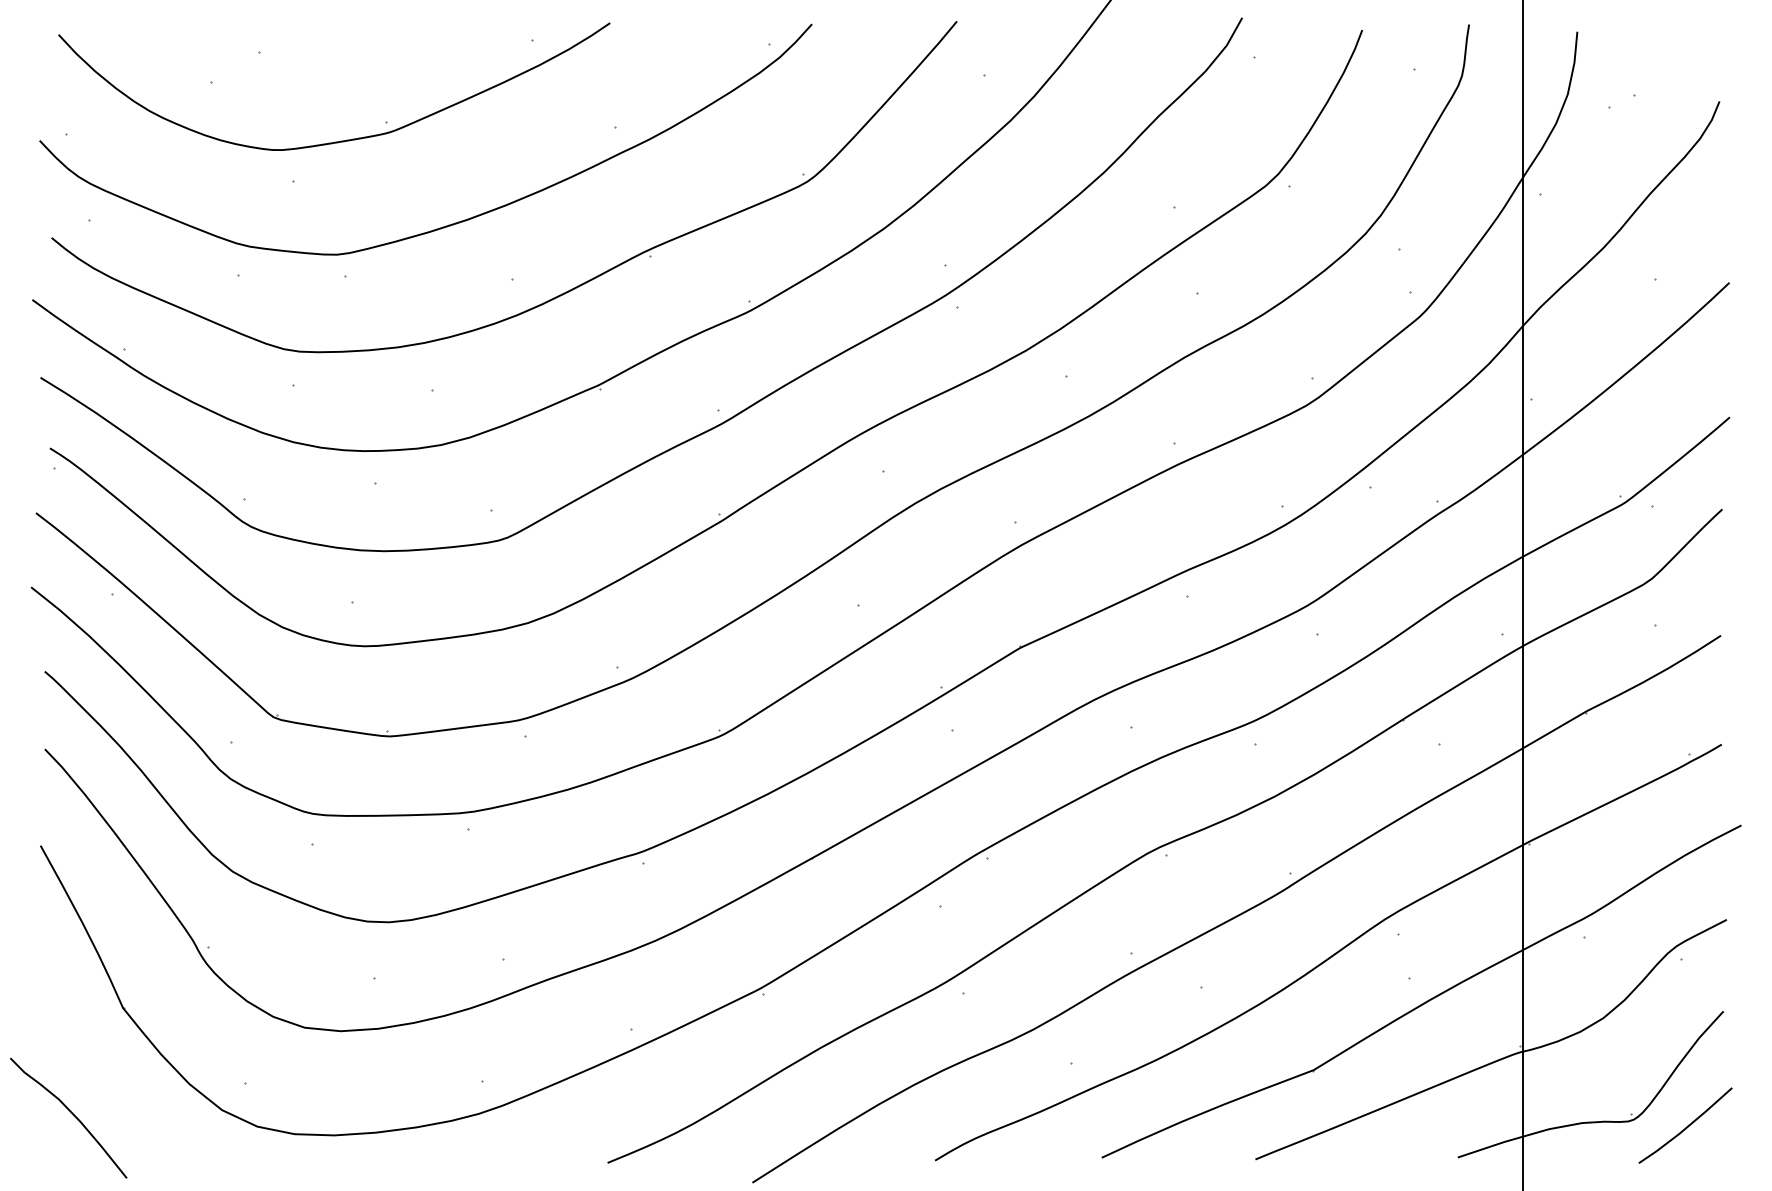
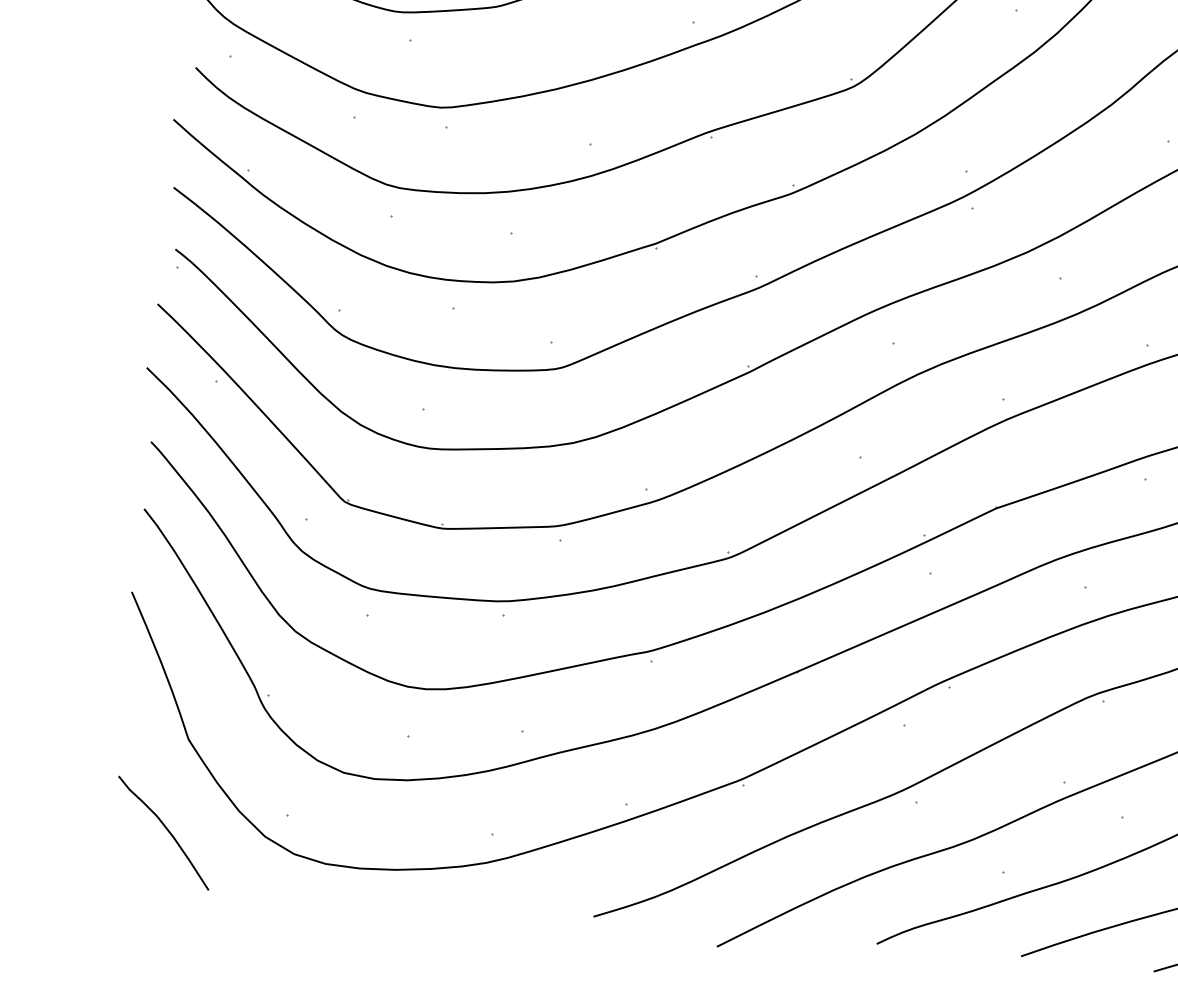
curve: (71, 1113) -> (166, 829), moved

